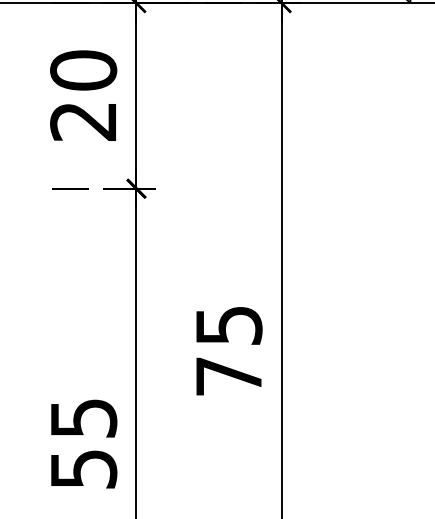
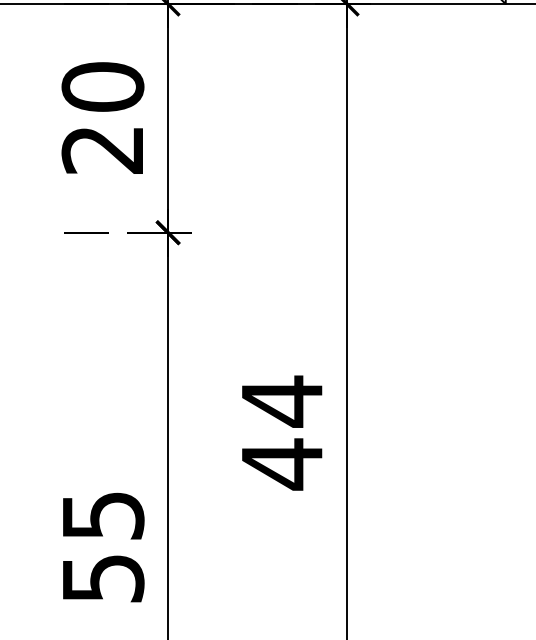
text: (229, 350) -> (282, 432), 75 -> 44

